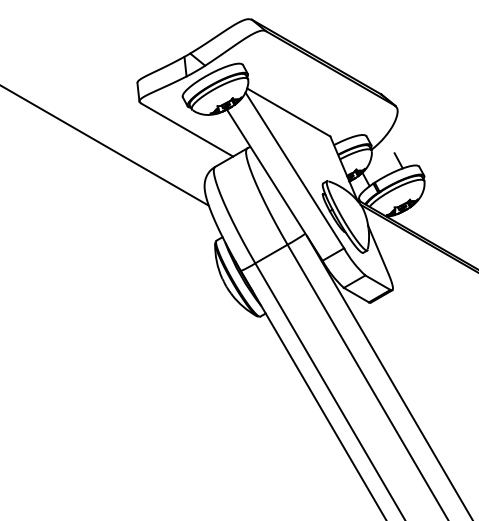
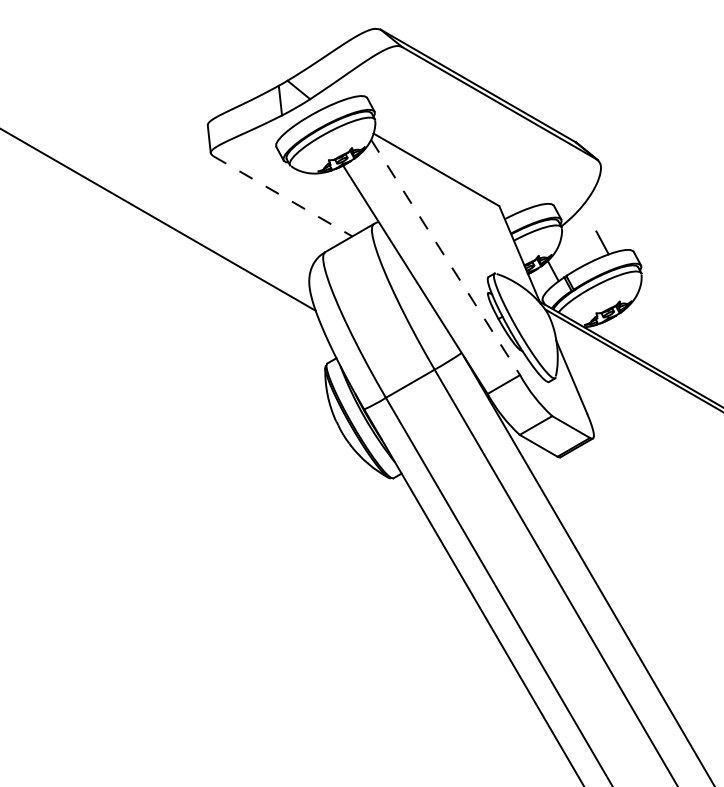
line: (187, 130) -> (283, 197), solid -> dashed
line: (295, 170) -> (446, 257), solid -> dashed

